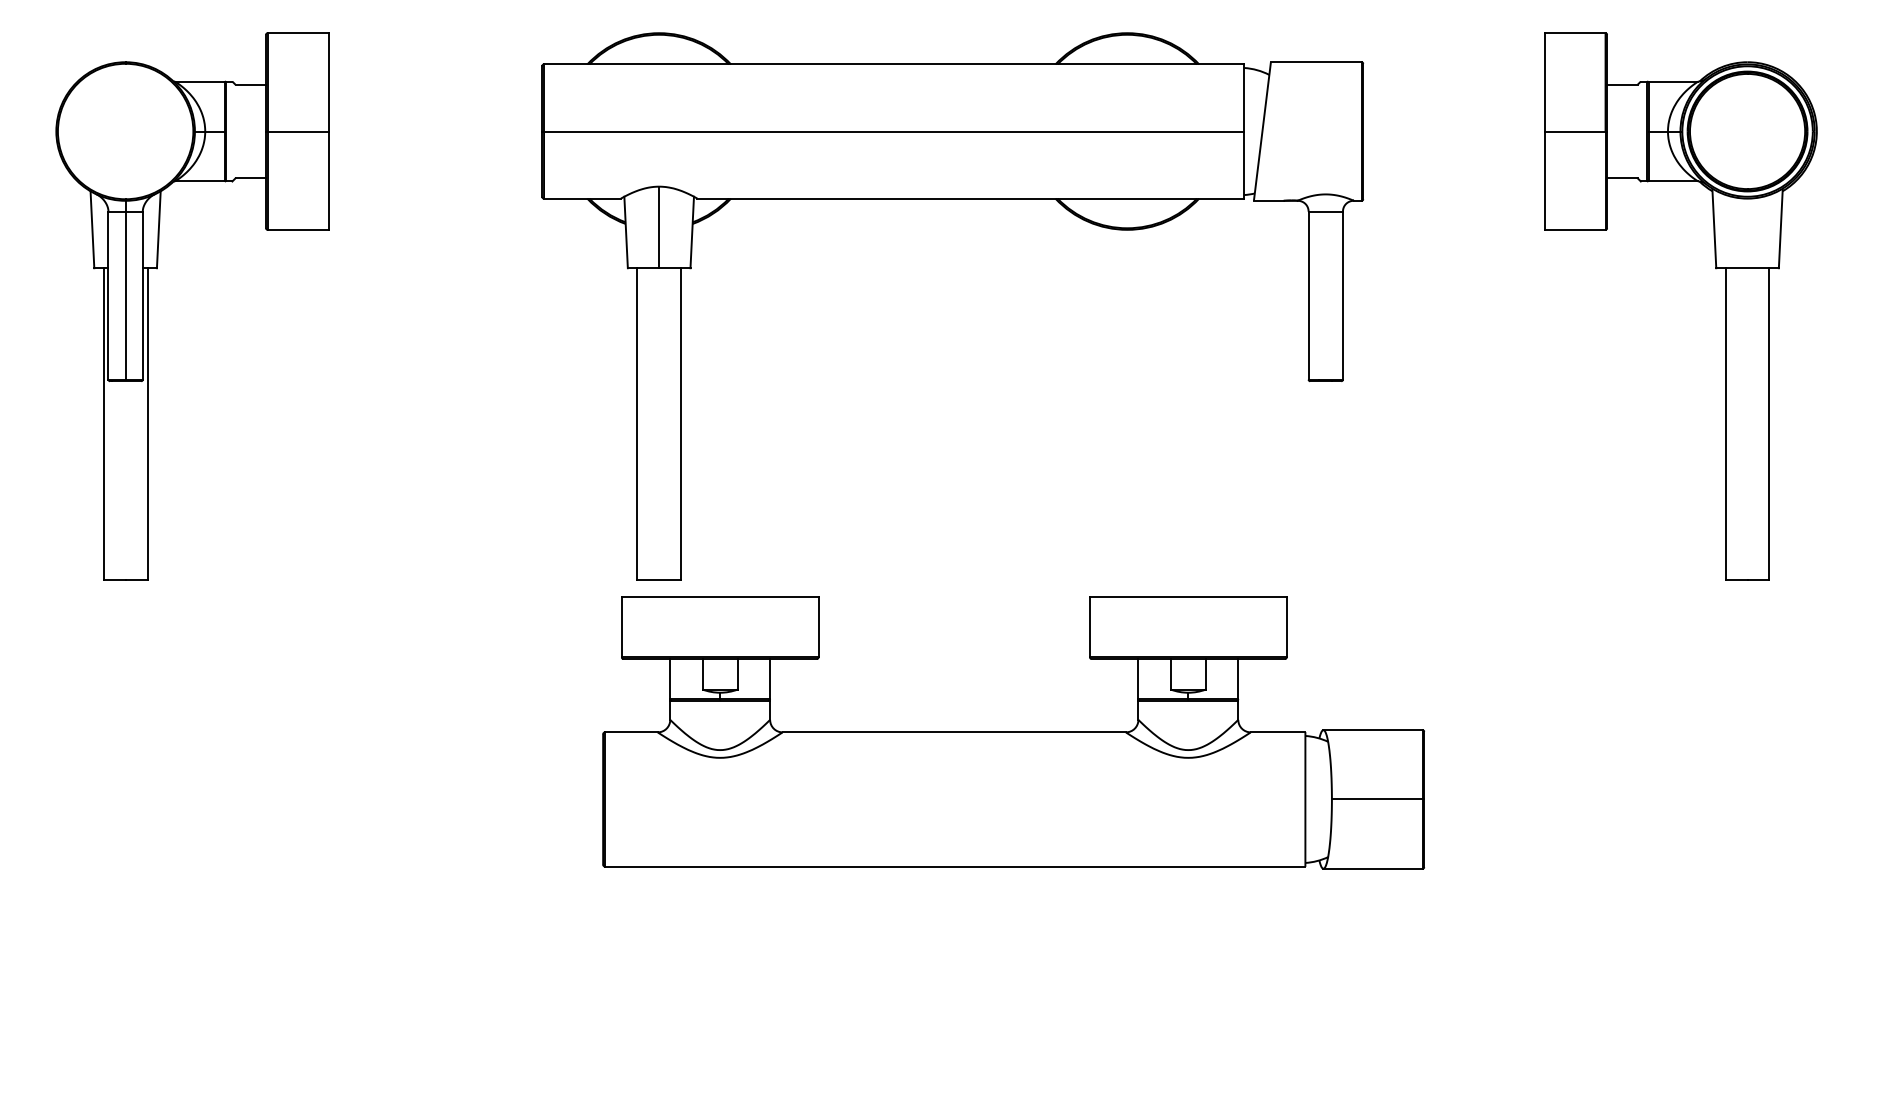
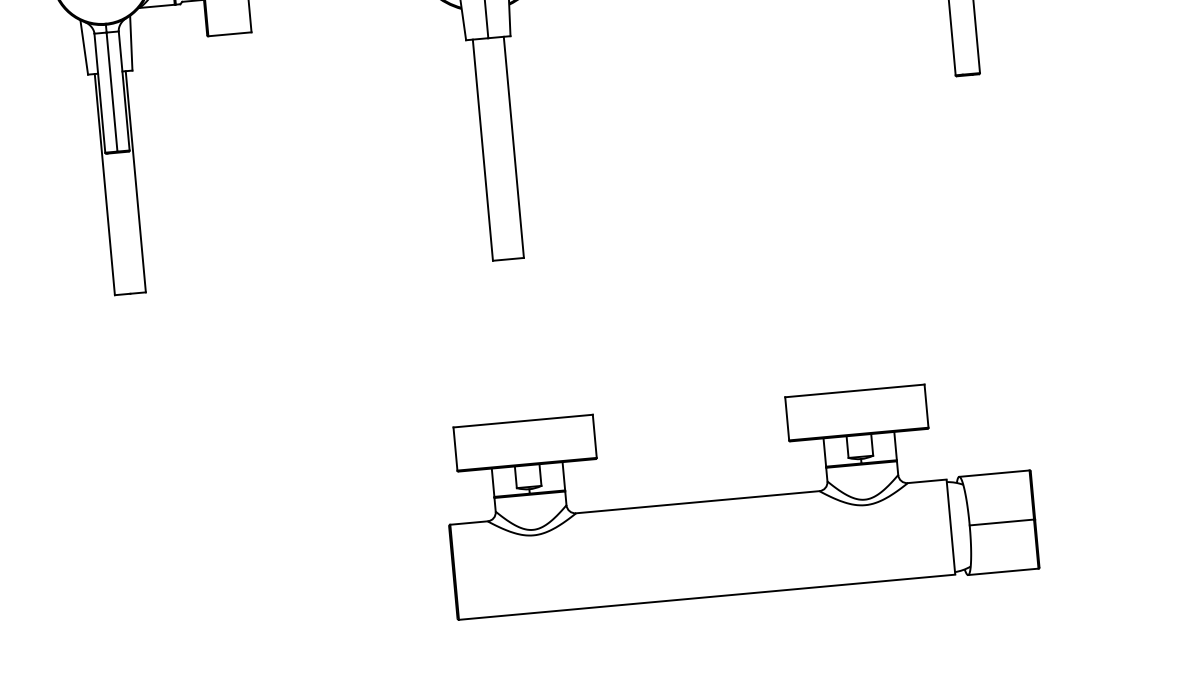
part: (1013, 732) -> (739, 498), moved

